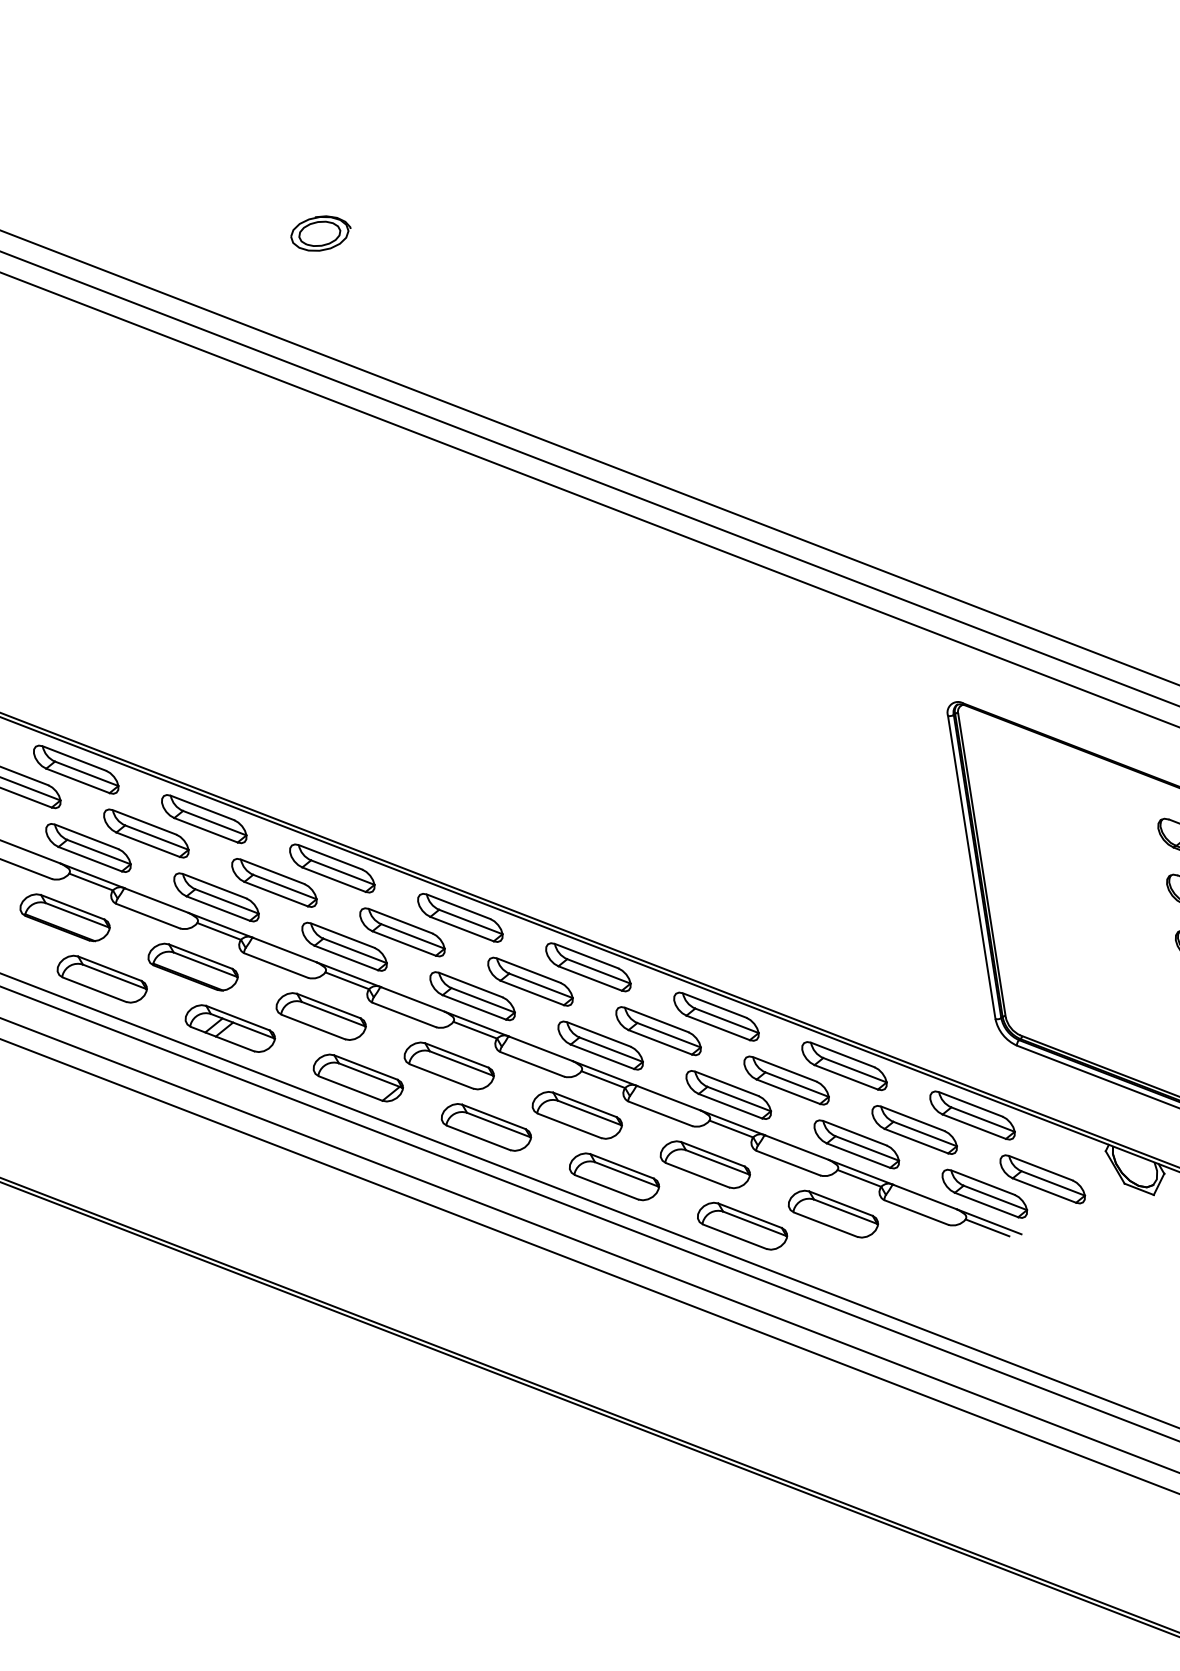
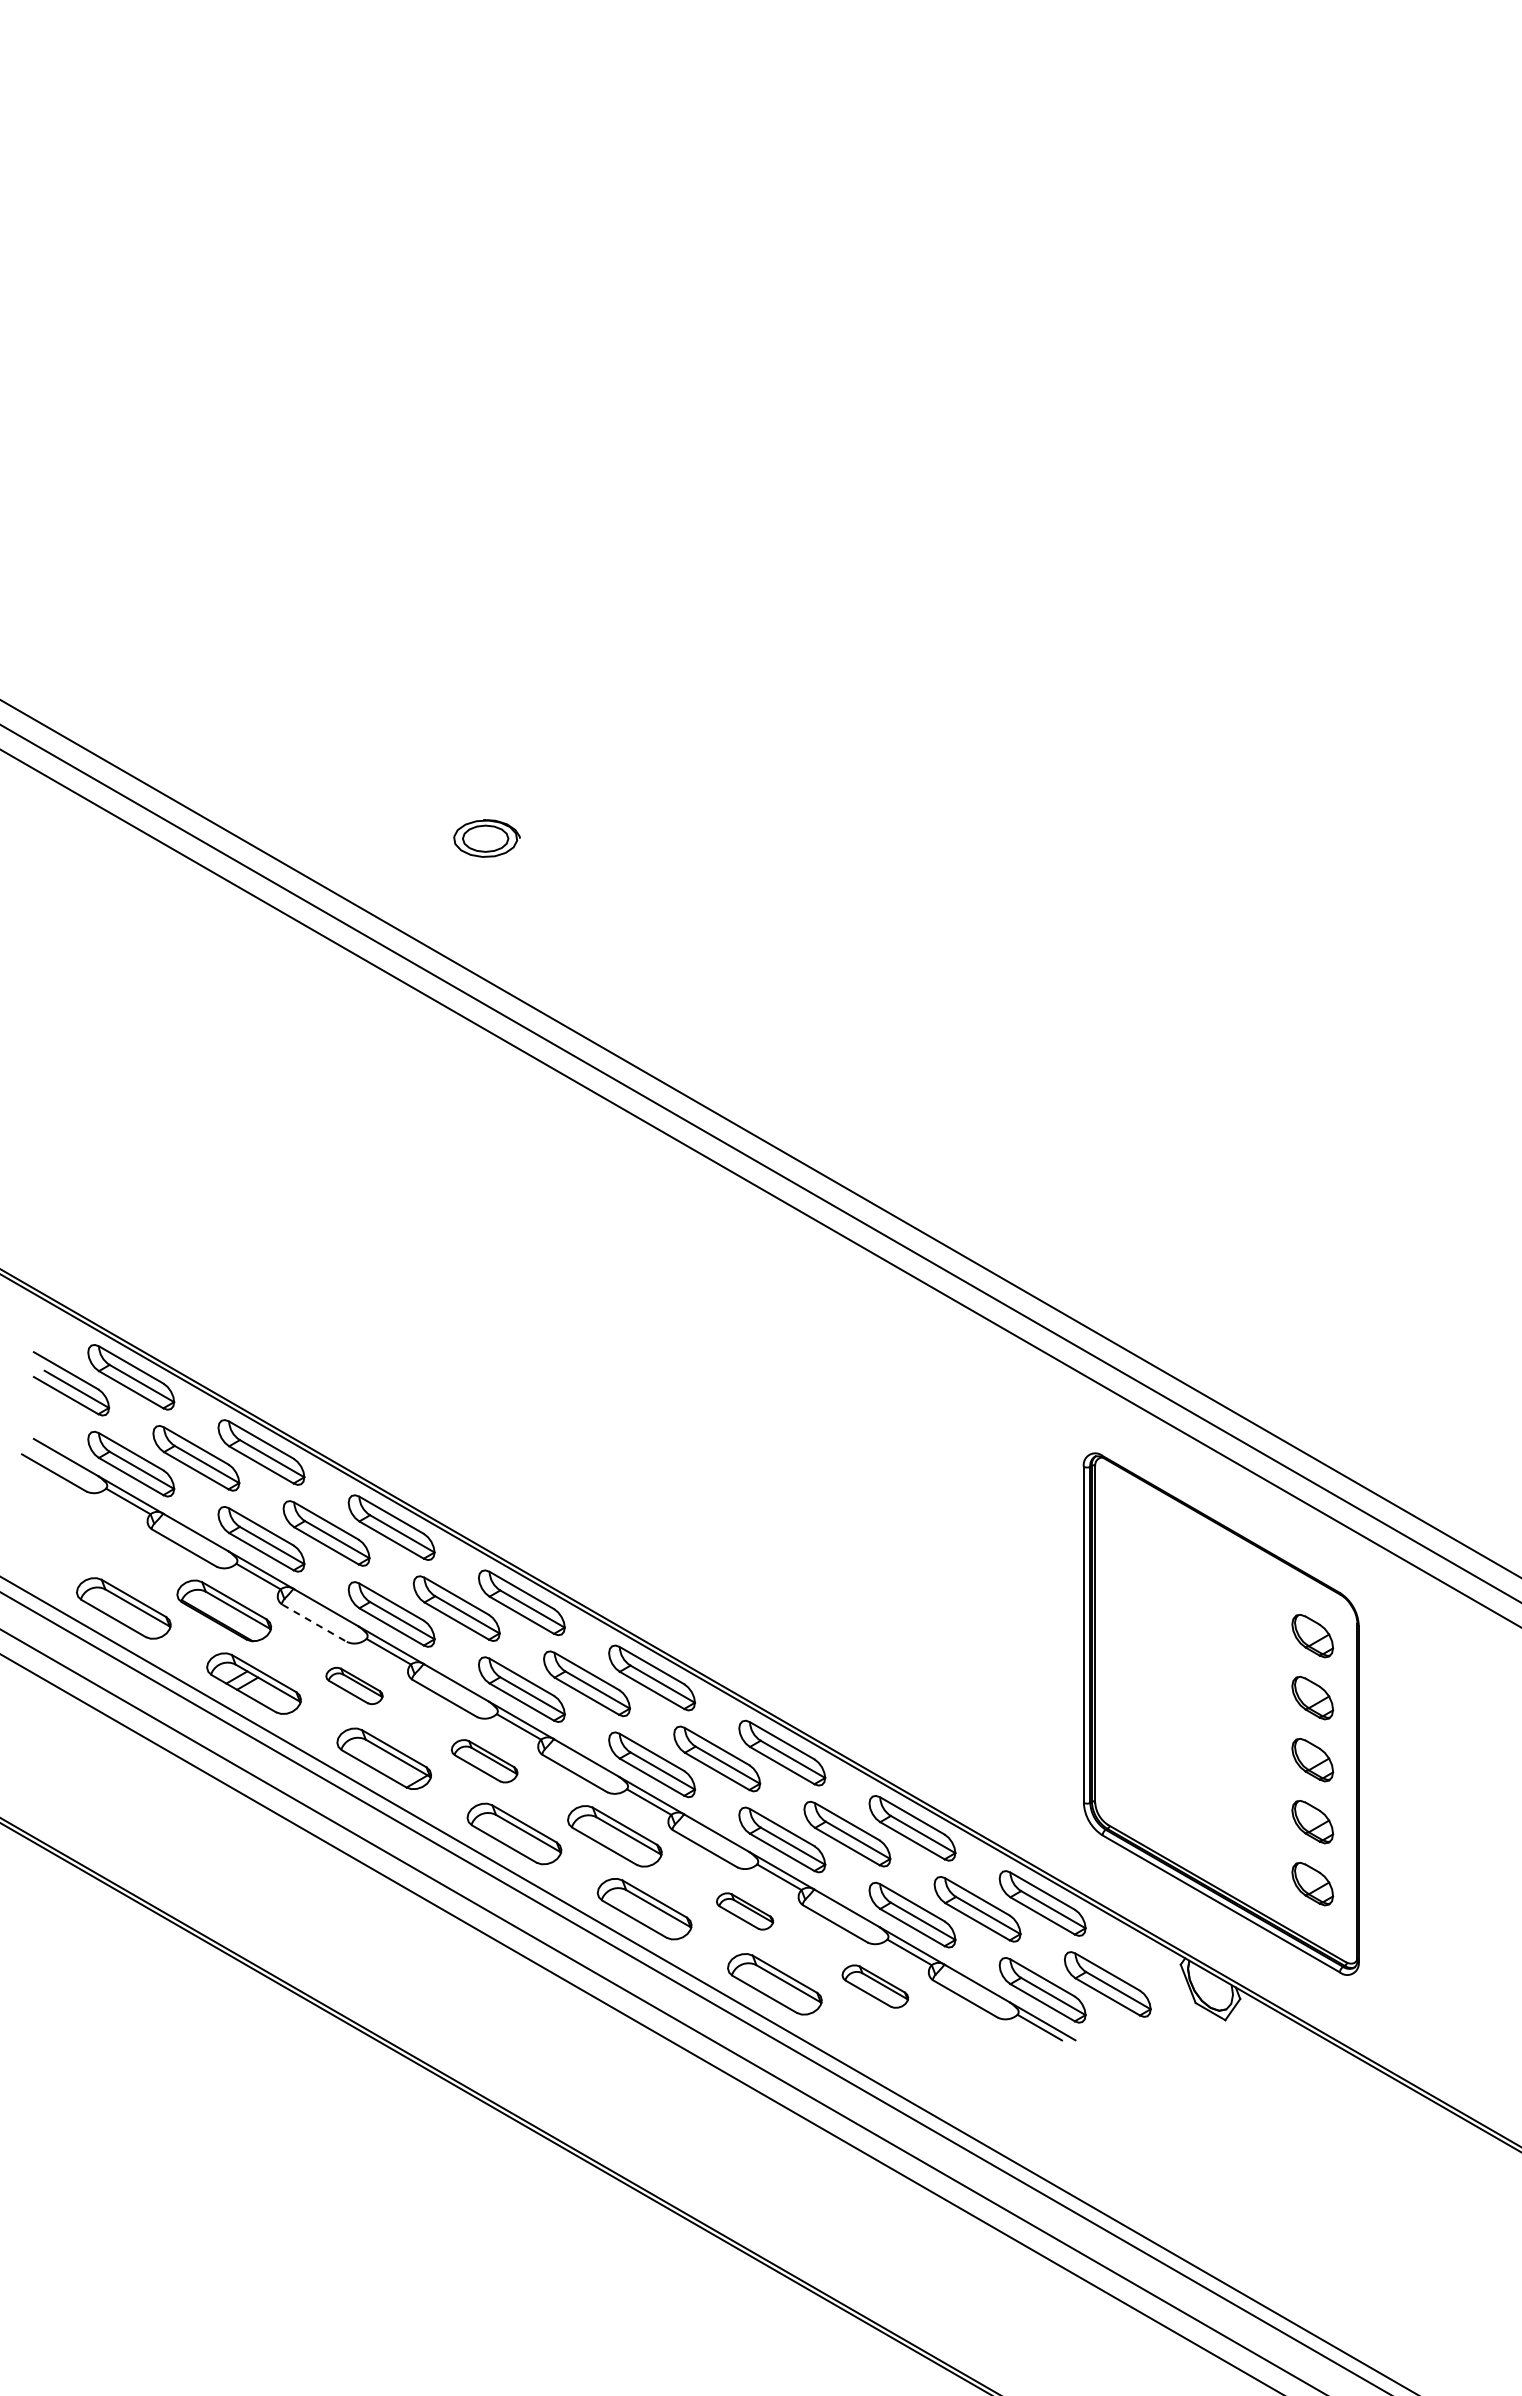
part: (64, 917) -> (93, 1535), removed
line: (277, 965) -> (315, 1623), solid -> dashed
part: (321, 1016) -> (354, 1685), size x0.6
part: (449, 1066) -> (484, 1761), size x0.7
part: (704, 1164) -> (744, 1911), size x0.6
part: (833, 1213) -> (875, 1986), size x0.7

